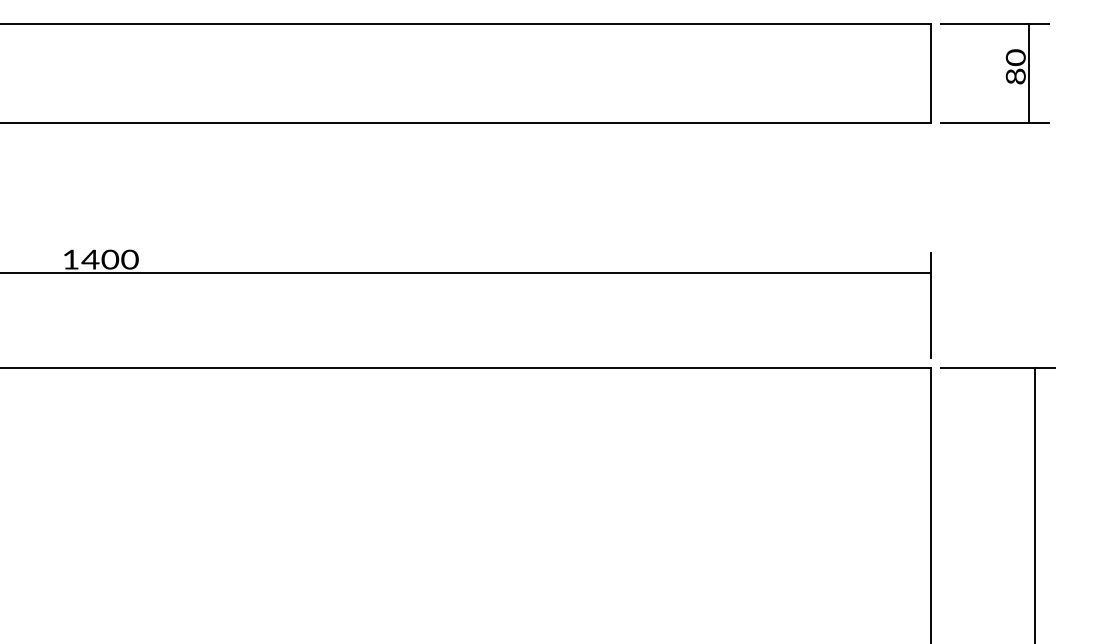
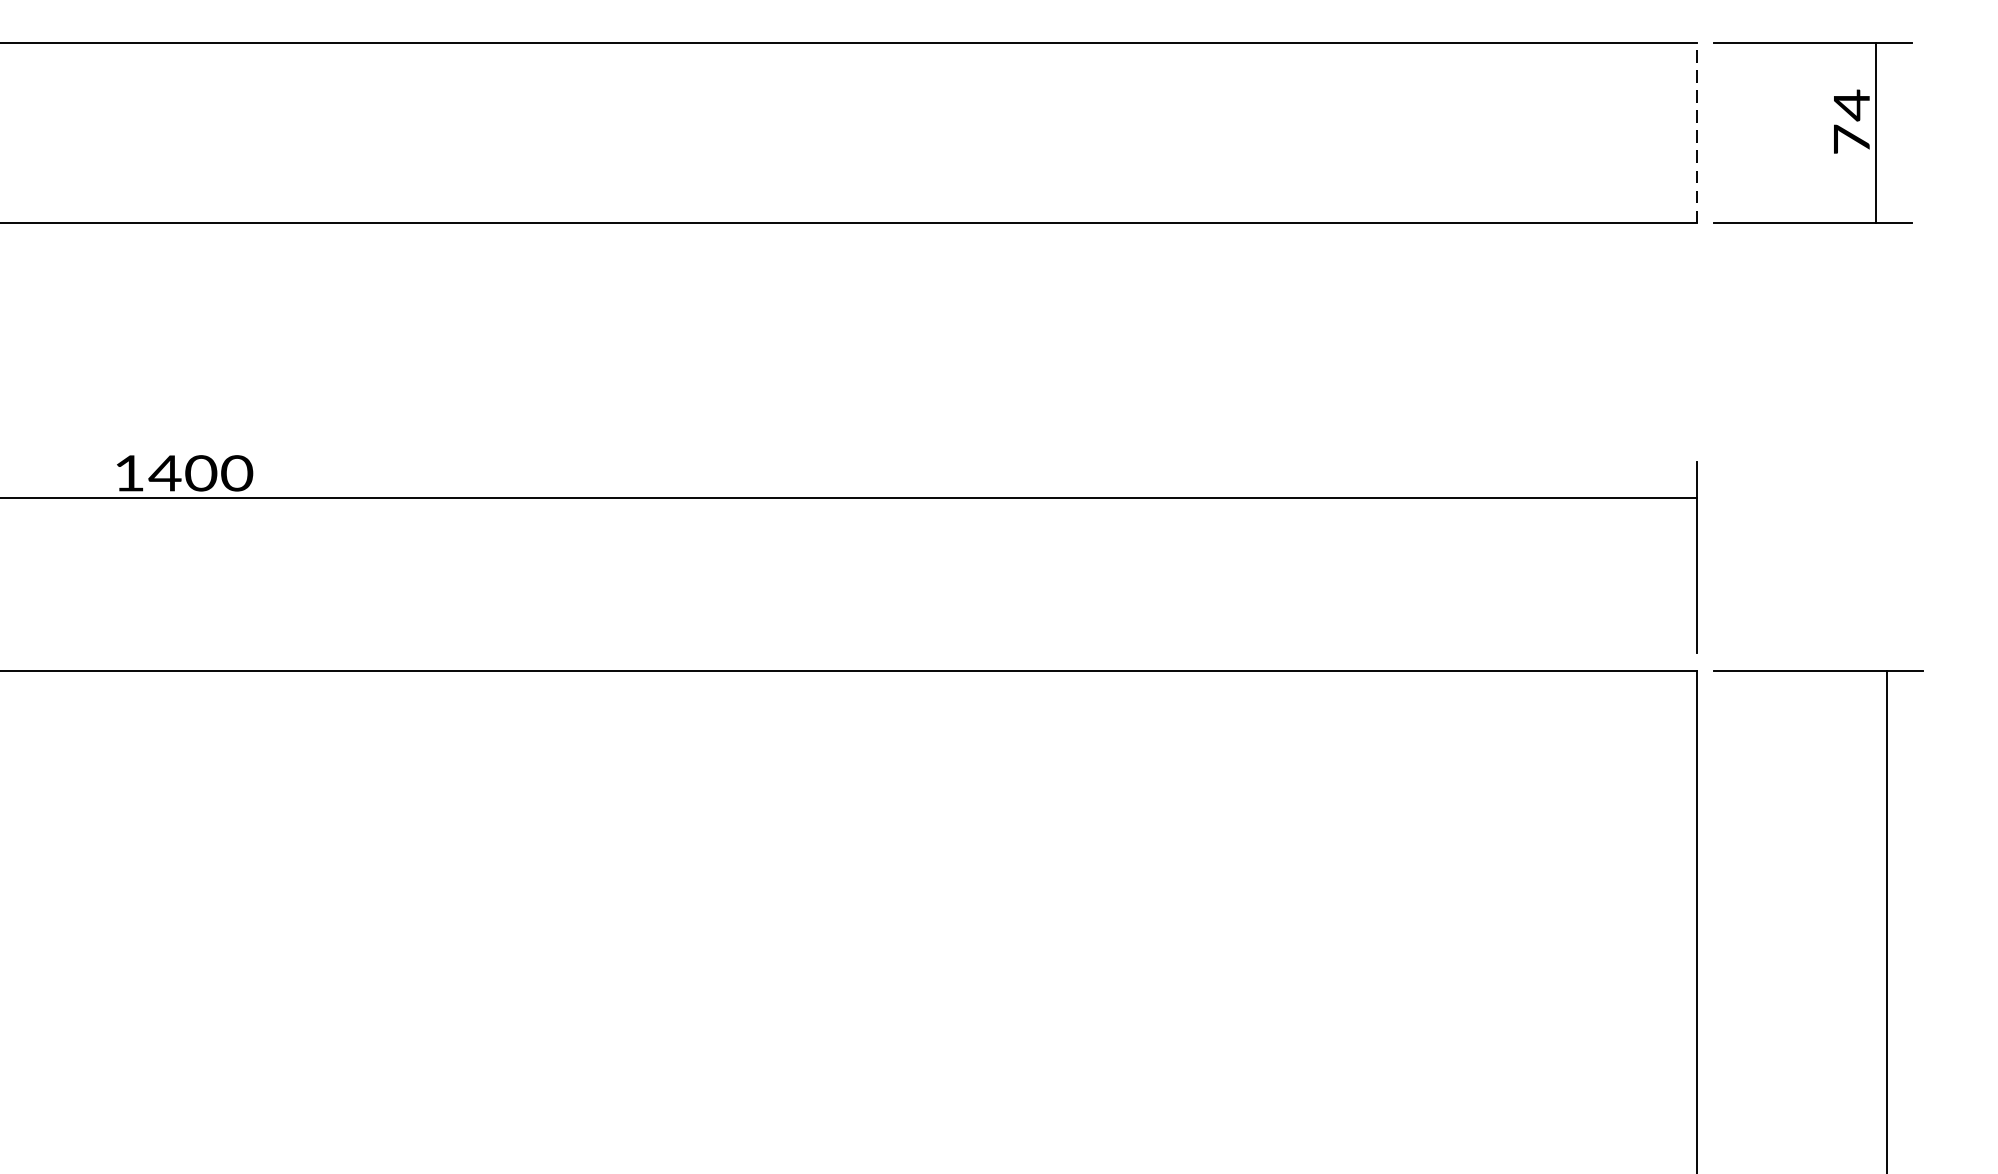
text: (1015, 66) -> (1851, 121), 80 -> 74
line: (930, 72) -> (1696, 132), solid -> dashed

